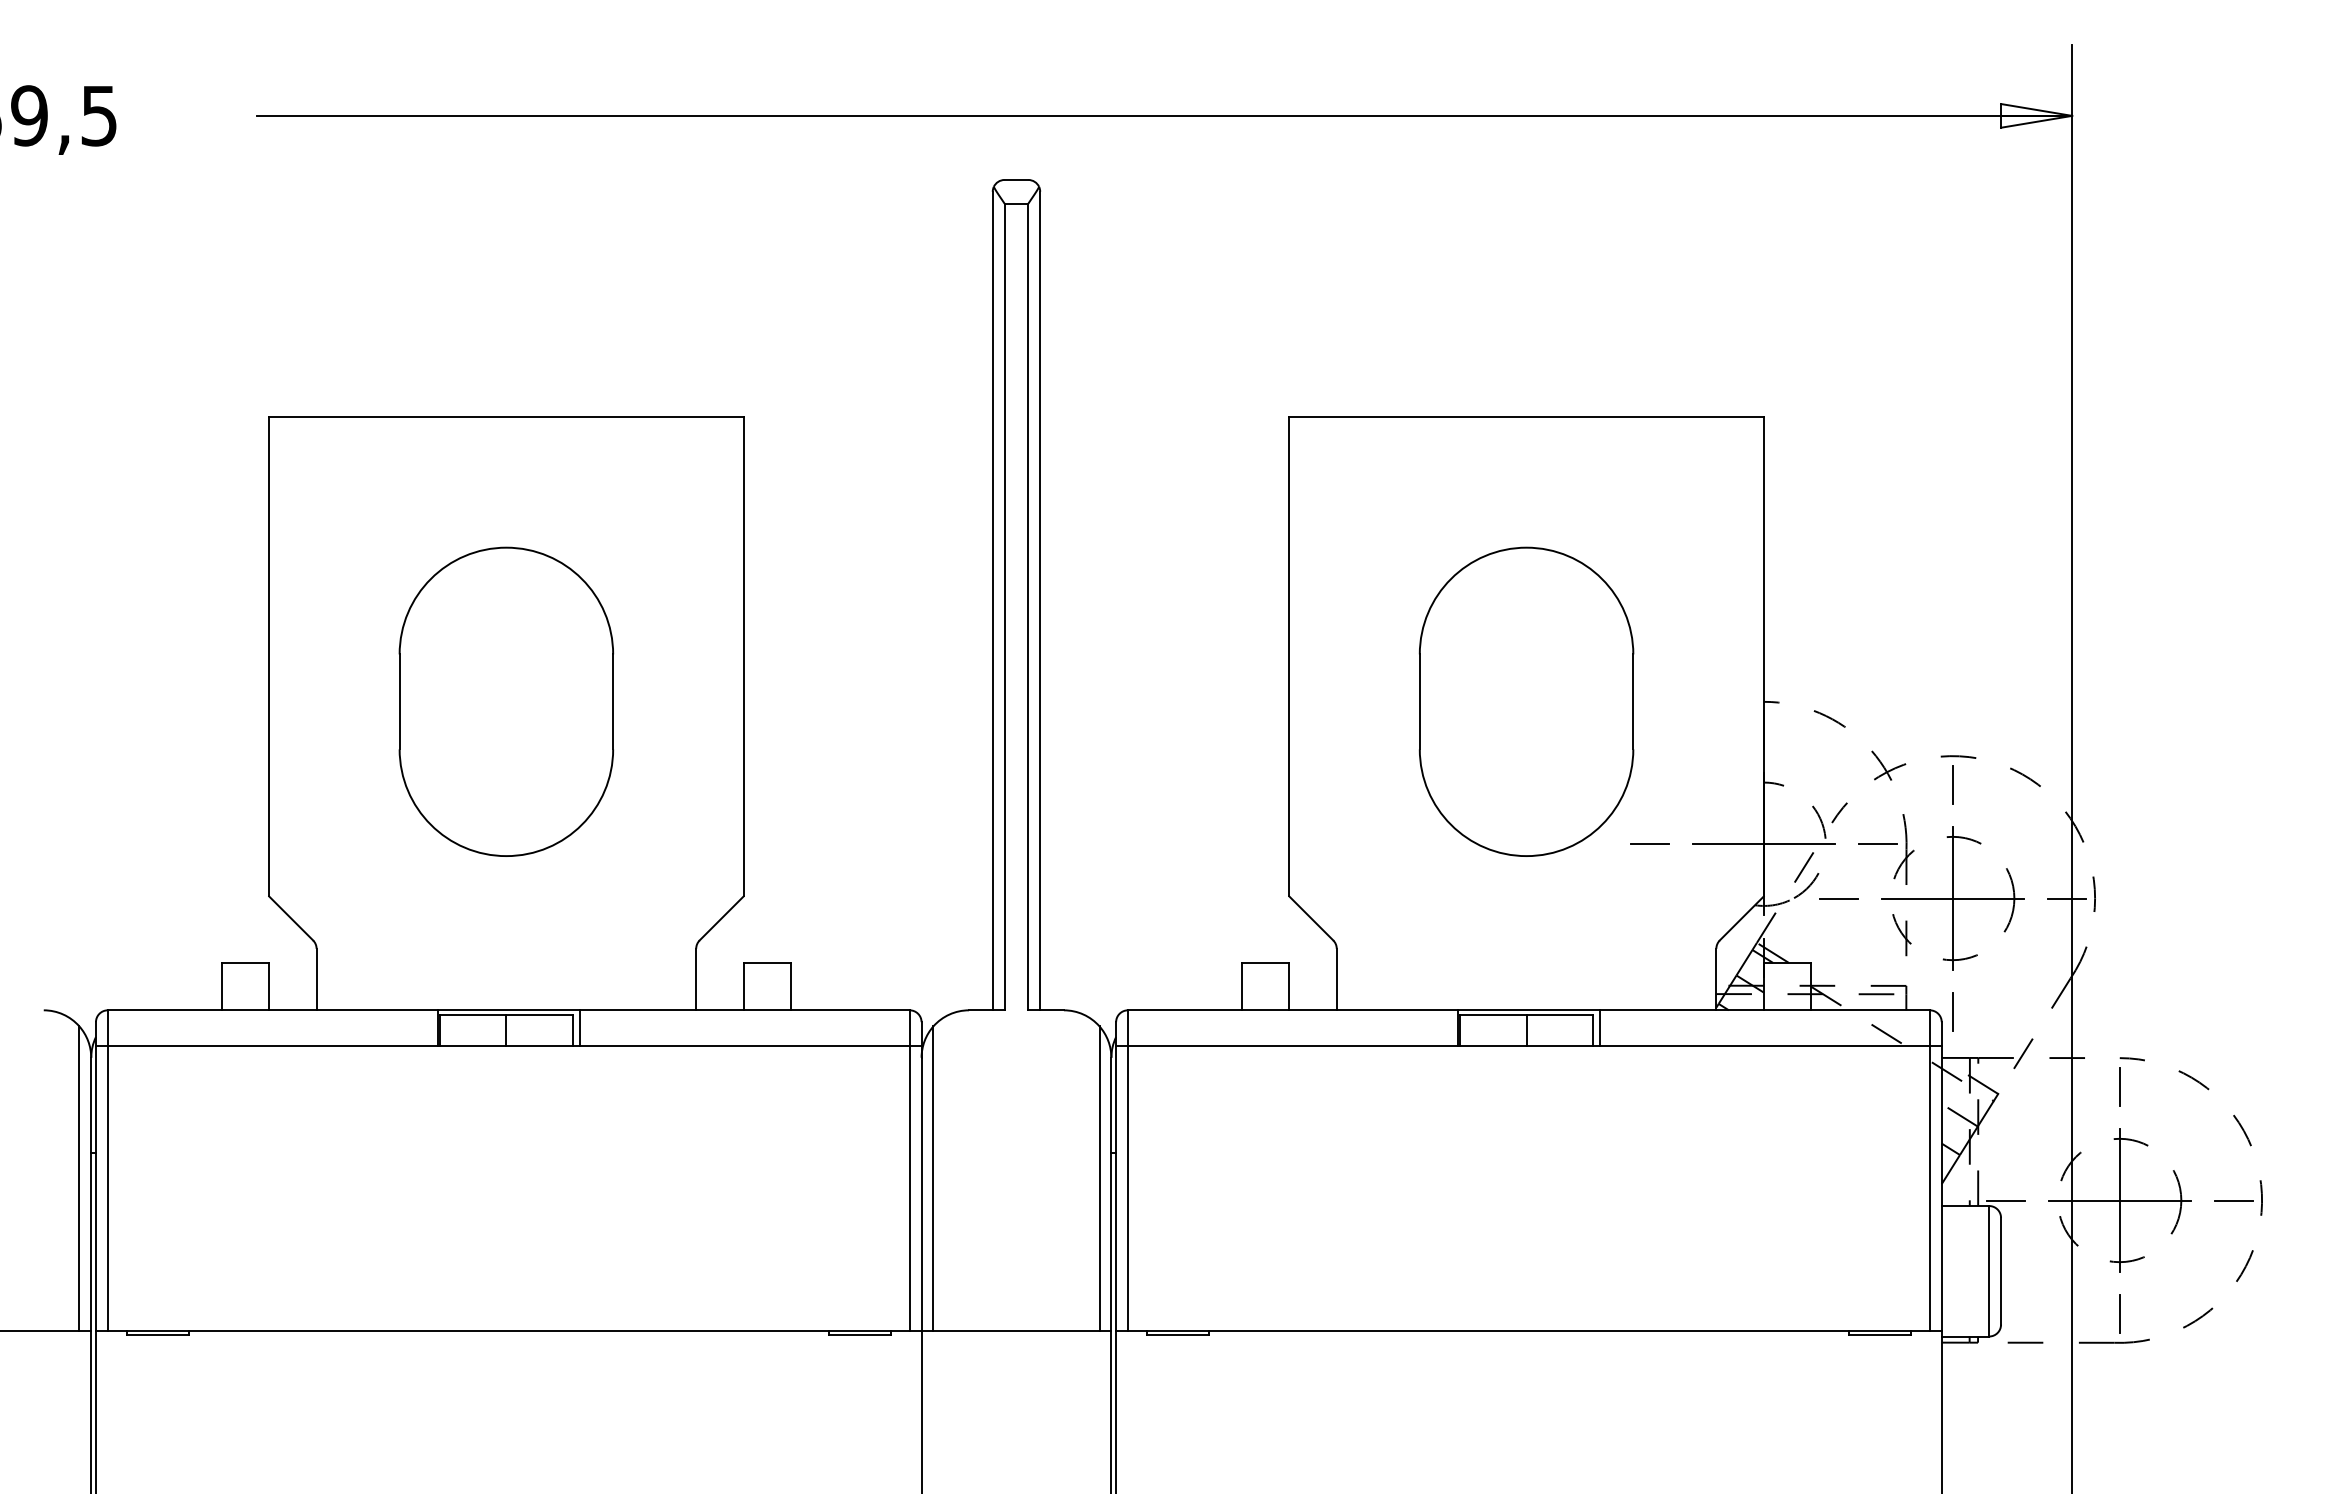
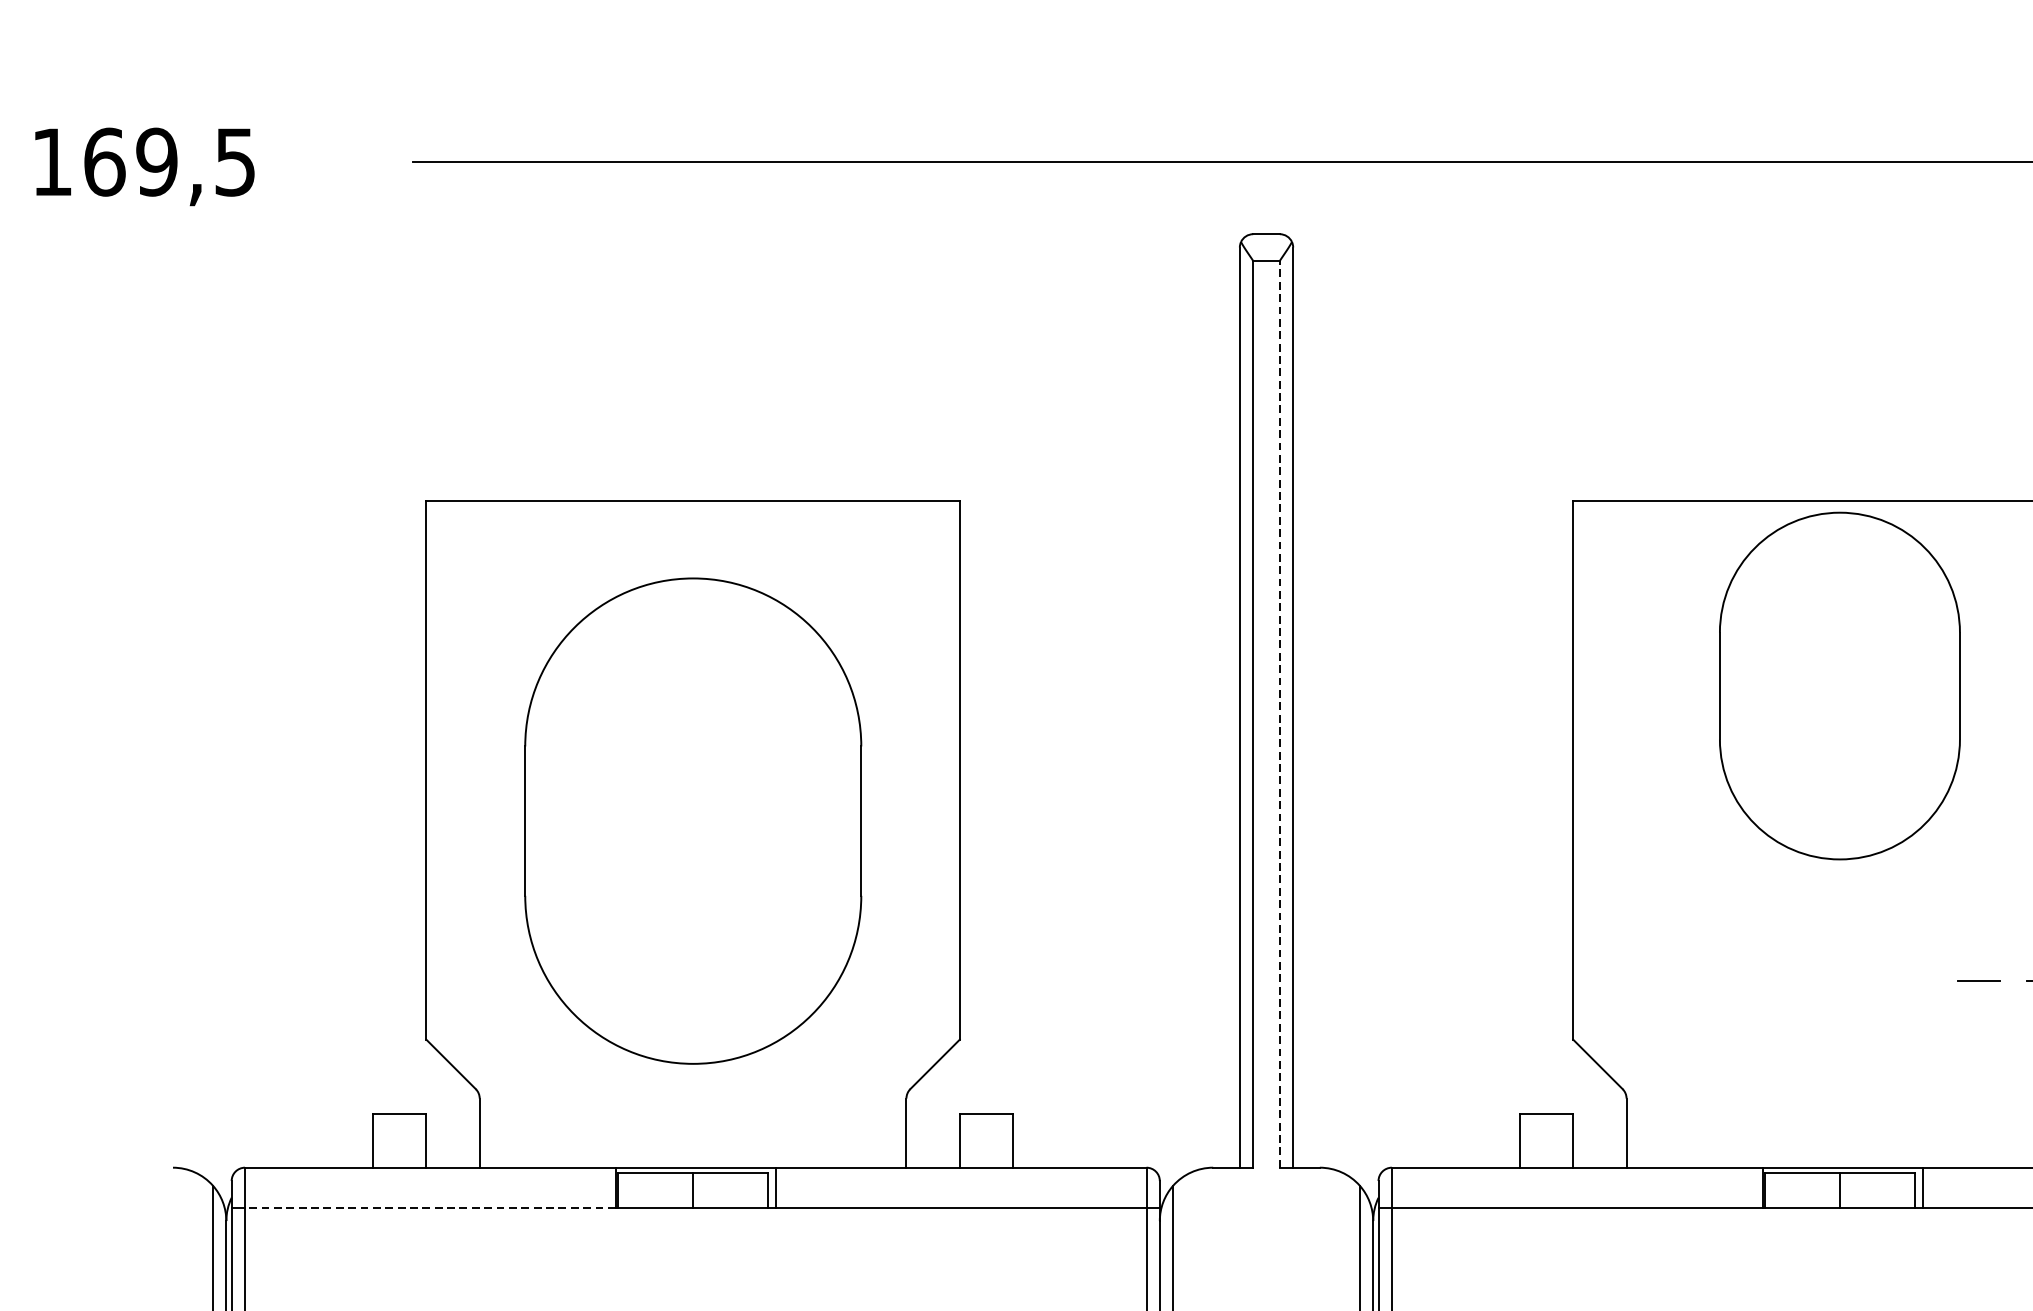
line: (1028, 606) -> (1280, 713), solid -> dashed
part: (505, 701) -> (692, 820), size x1.4
part: (1526, 701) -> (1839, 685), moved
line: (272, 1045) -> (430, 1207), solid -> dashed

